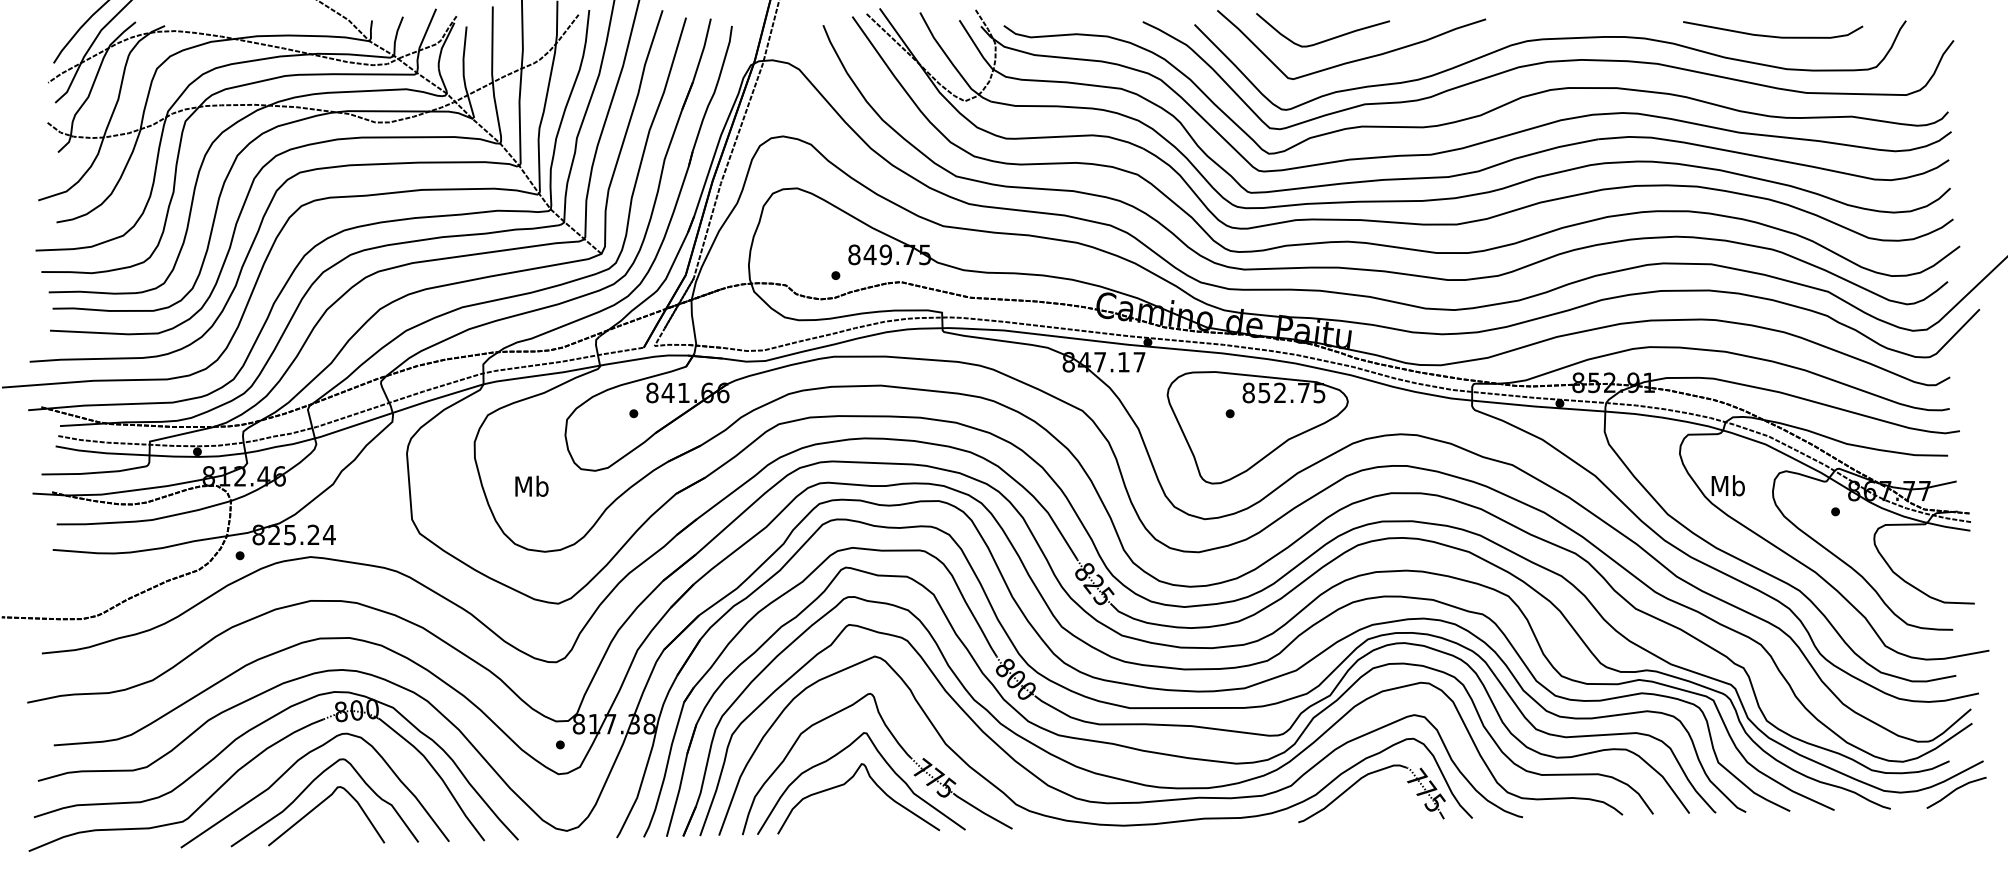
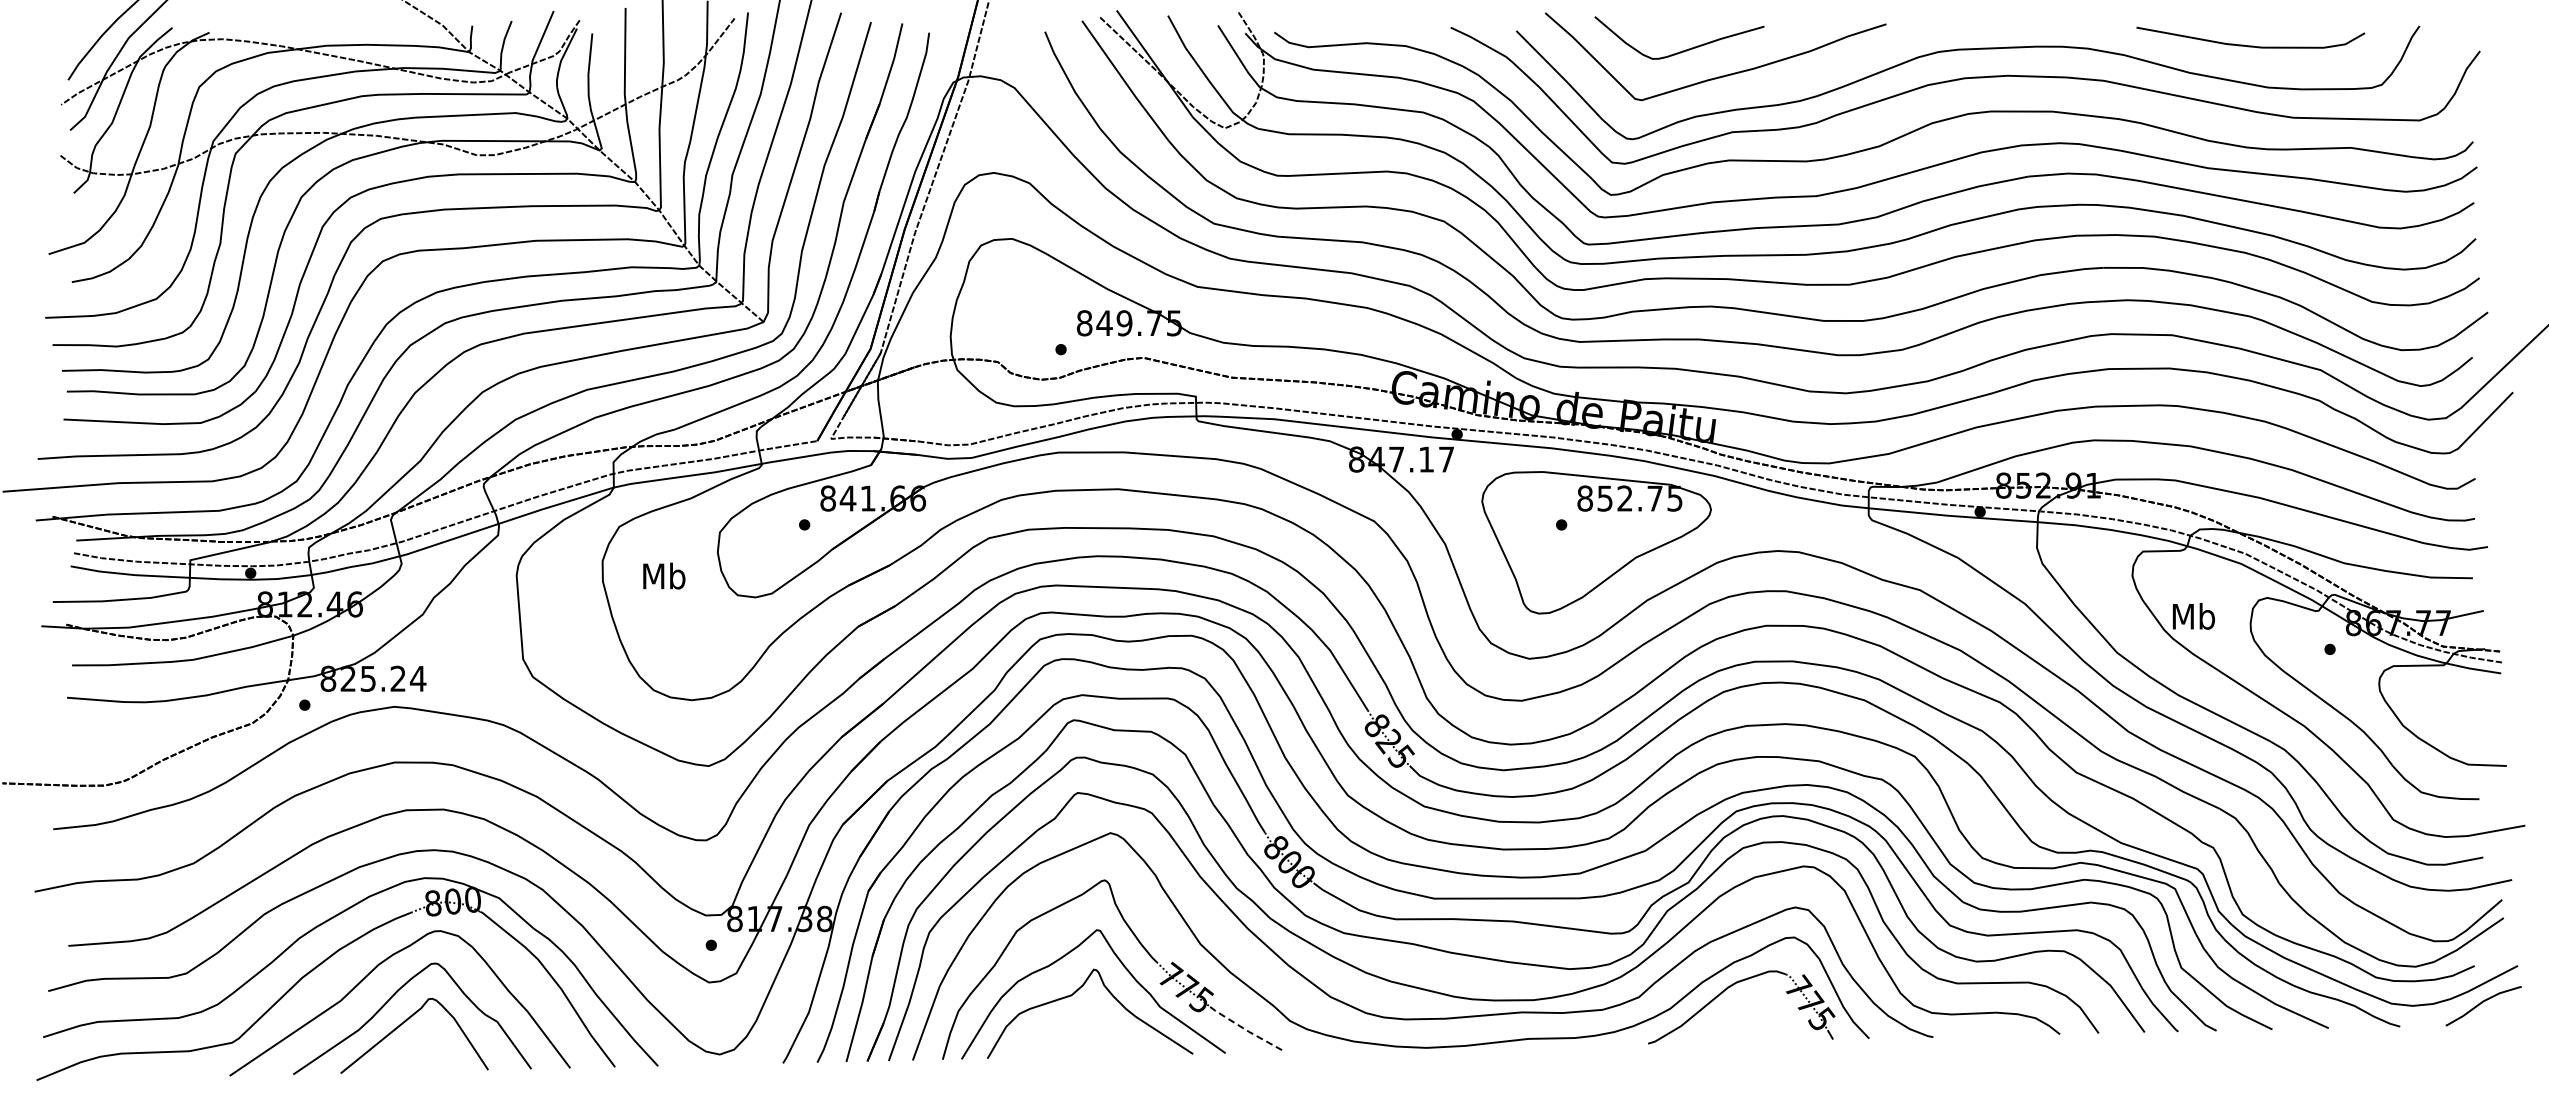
text: (532, 485) -> (664, 575), moved
line: (981, 812) -> (1246, 1030), solid -> dashed

